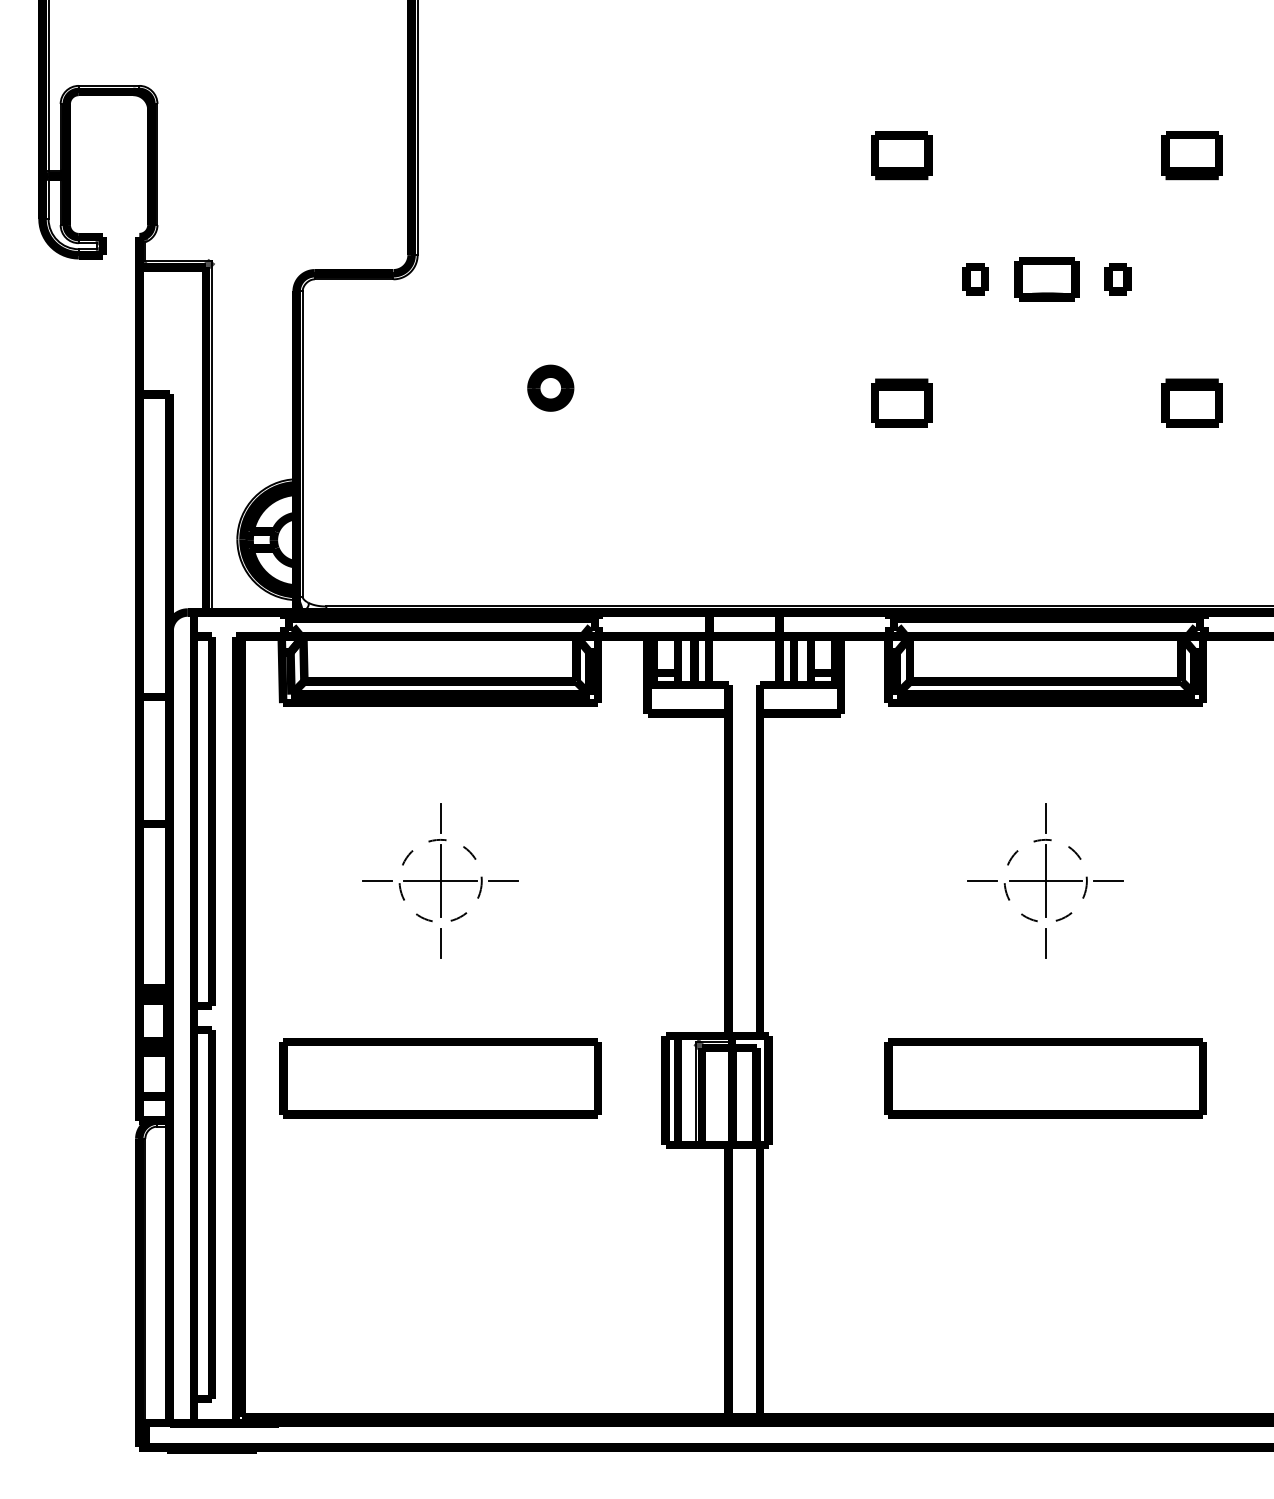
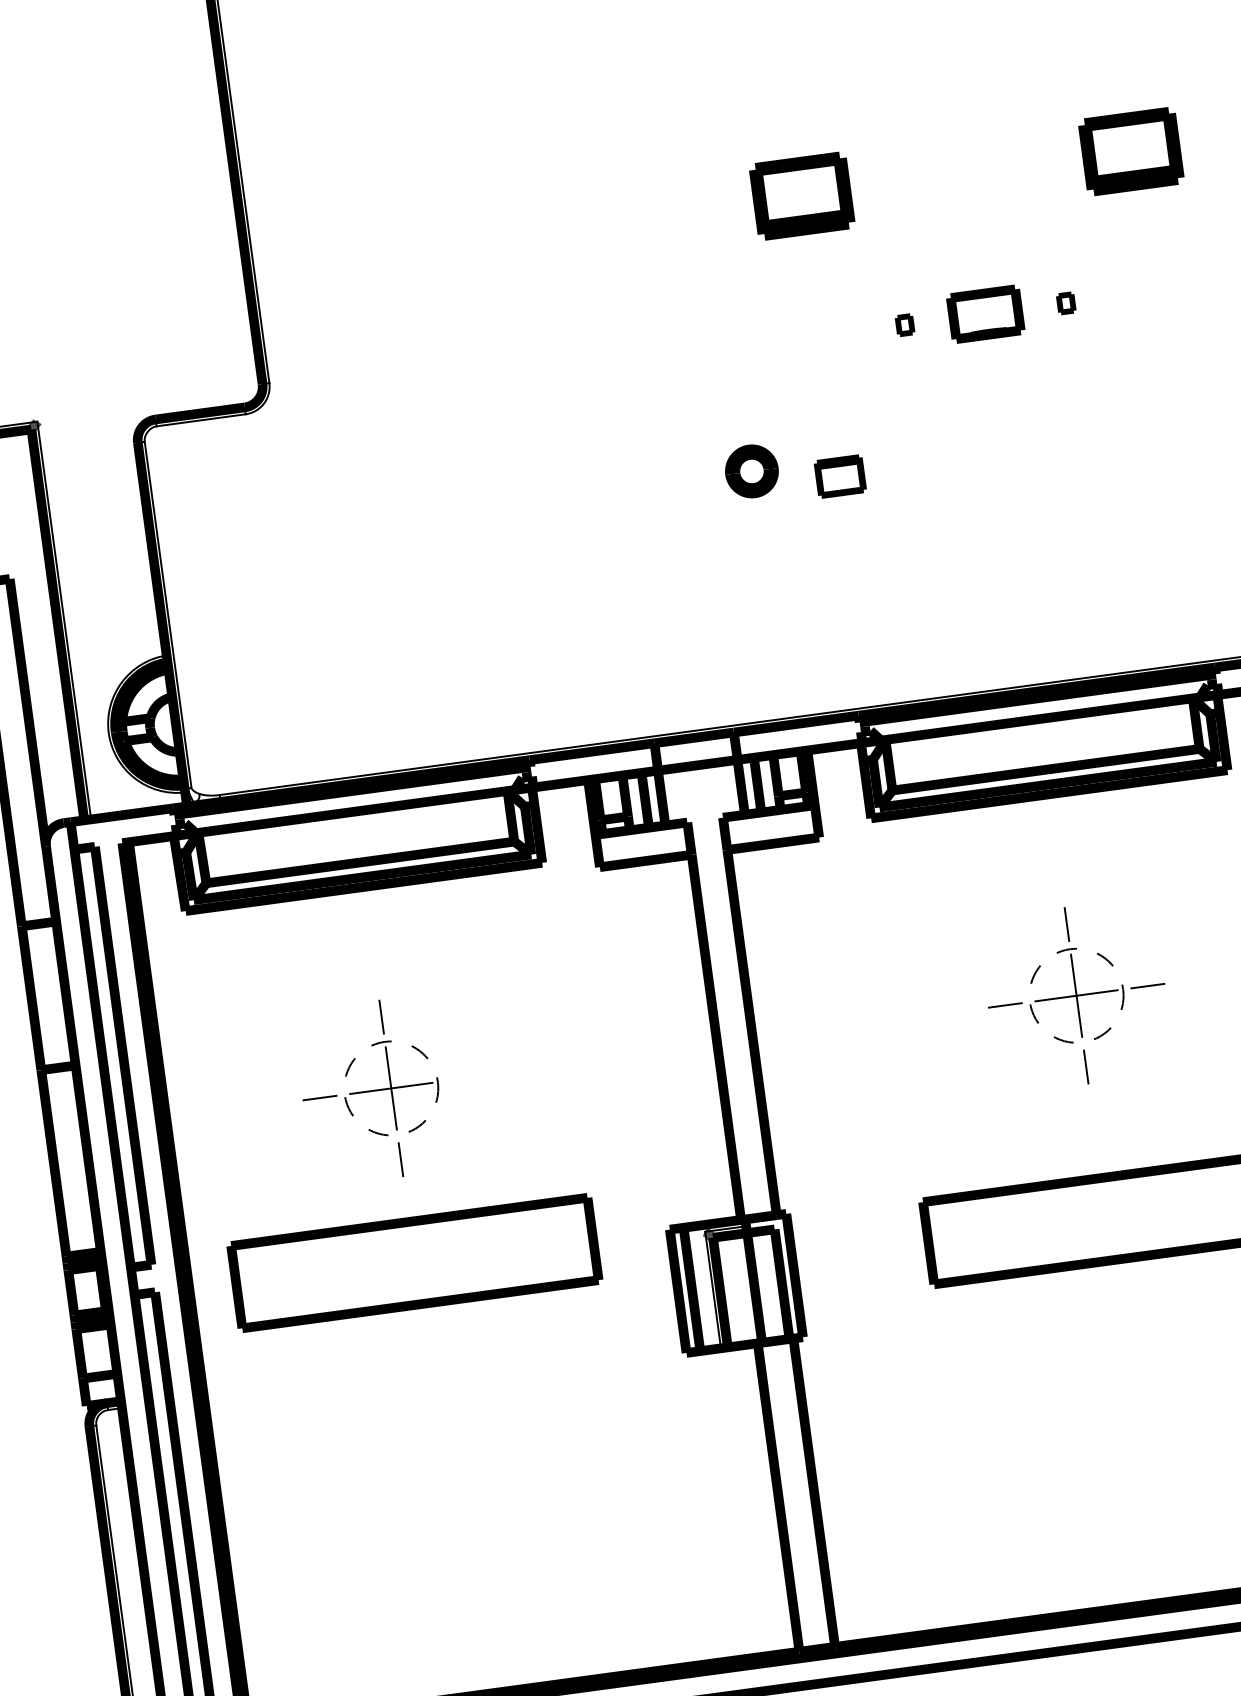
part: (901, 155) -> (802, 196), size x1.4
part: (1191, 155) -> (1130, 151), size x1.4
part: (975, 279) -> (904, 325), size x0.6
part: (1117, 279) -> (1065, 303), size x0.6
part: (550, 387) -> (751, 470), moved
part: (901, 402) -> (839, 475), size x0.7
part: (1191, 402) -> (1168, 431), removed
line: (503, 881) -> (462, 1079), removed
part: (440, 1078) -> (414, 1263), moved

